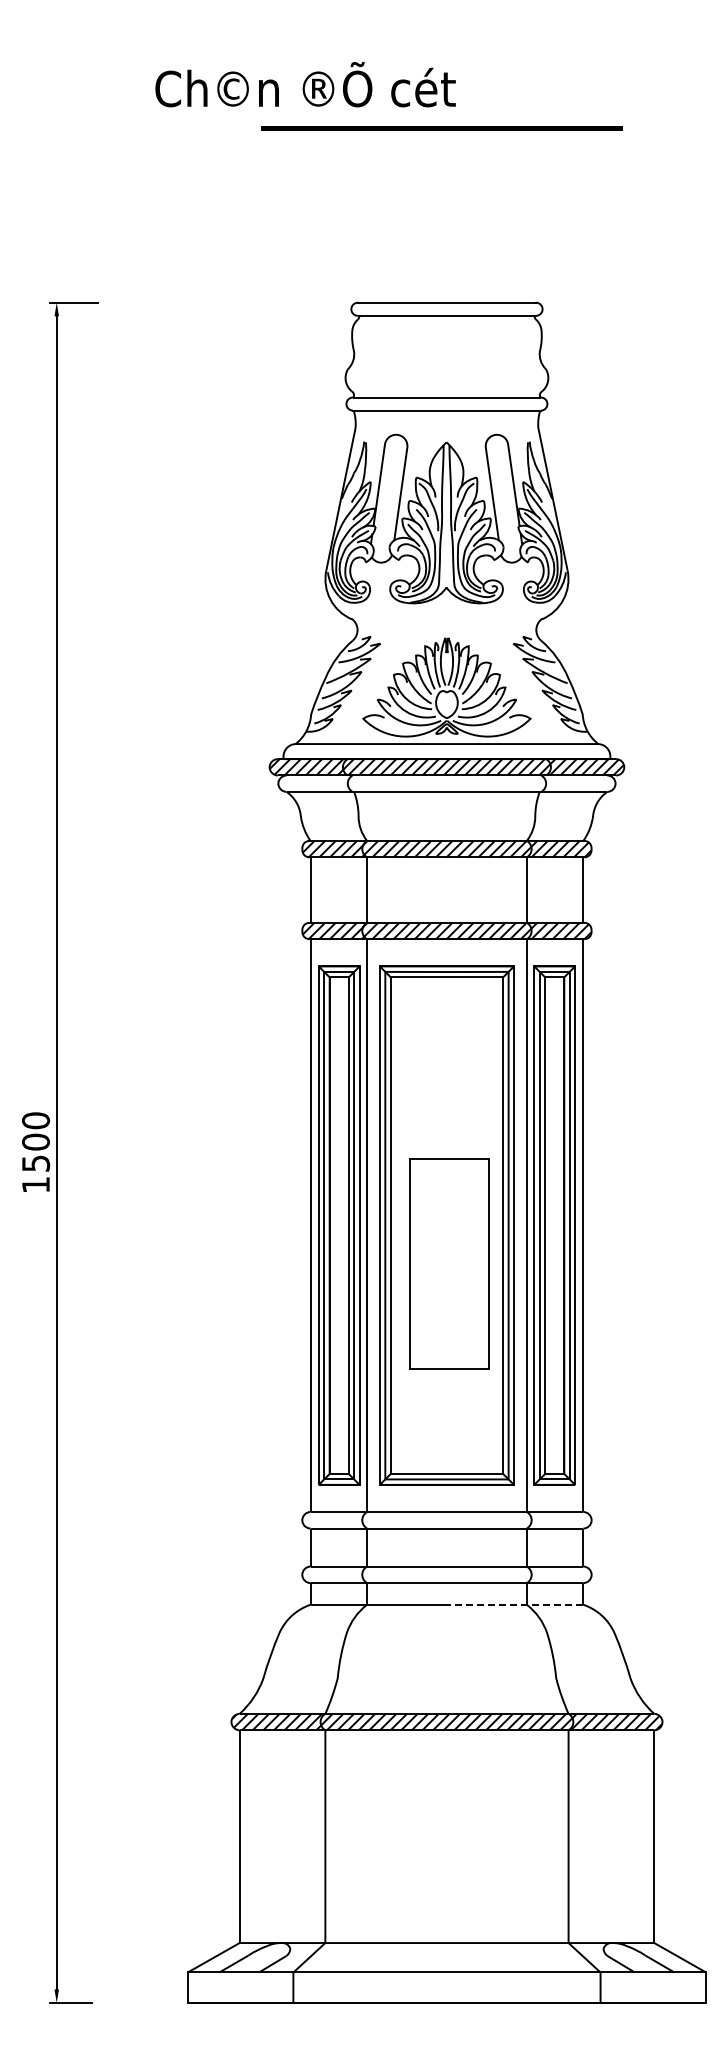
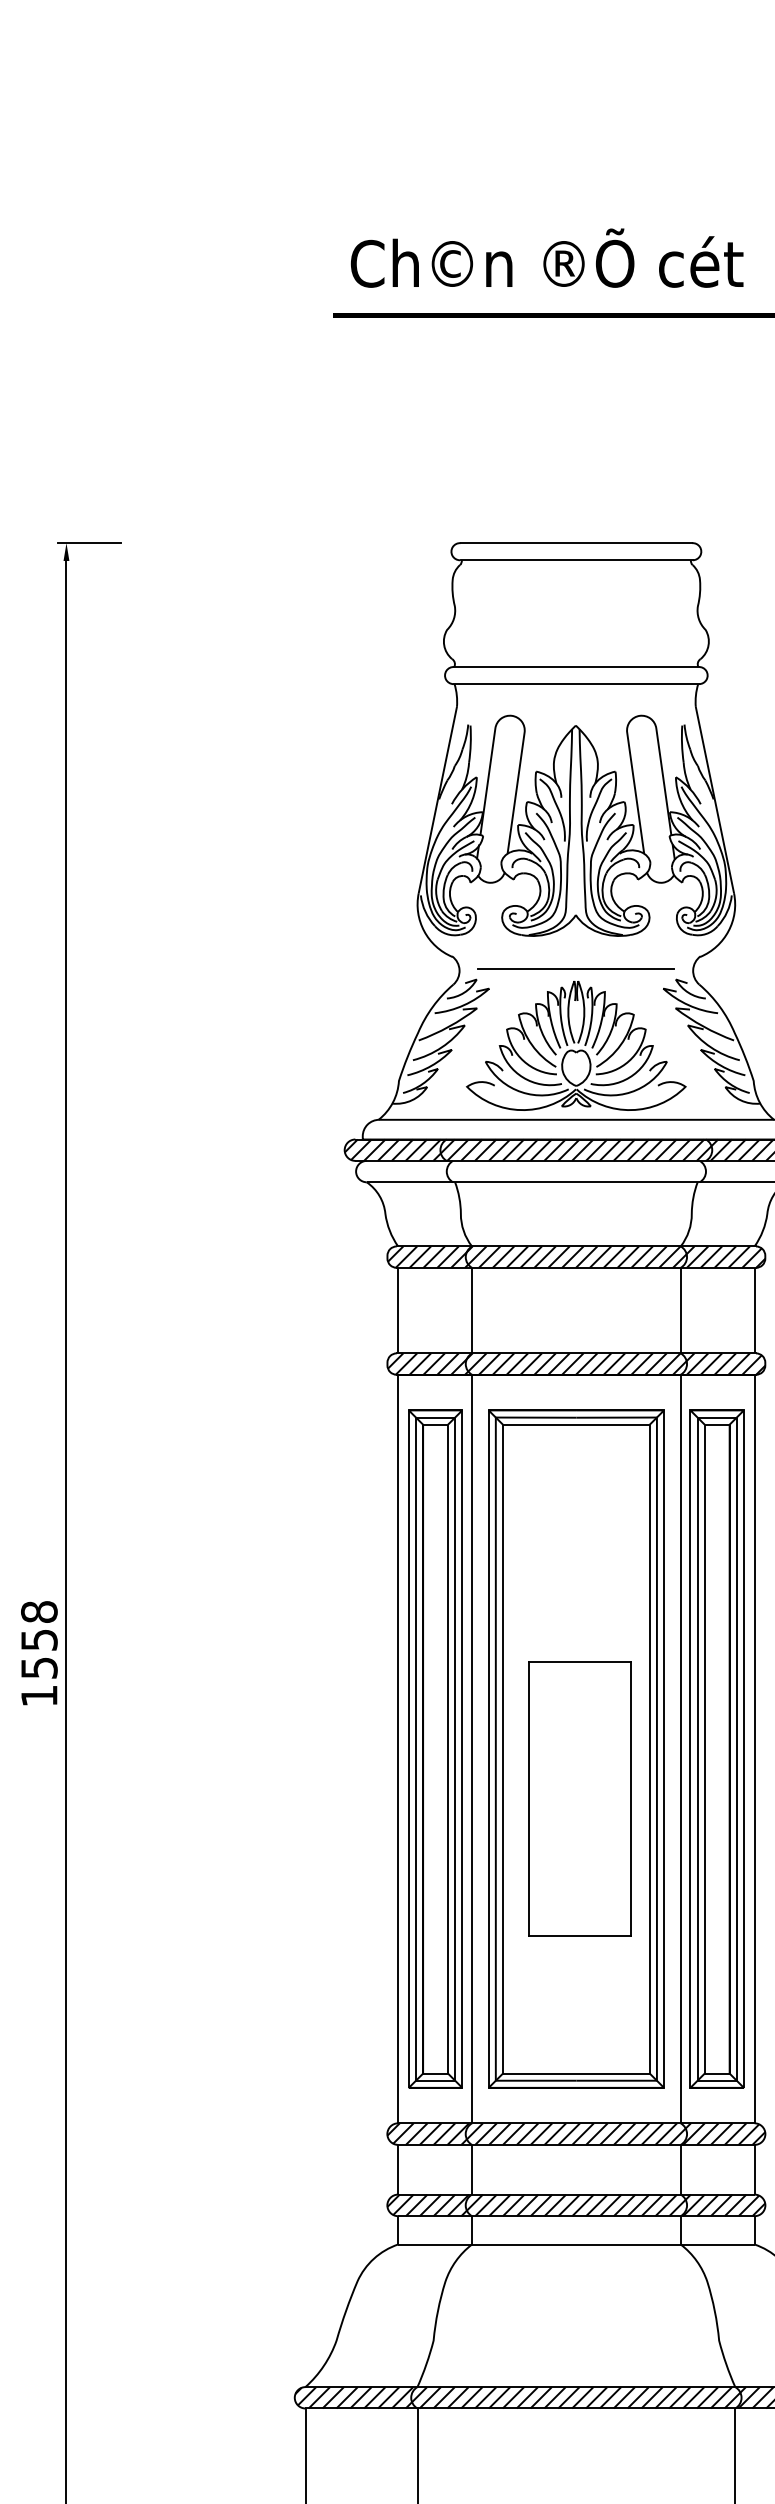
text: (305, 84) -> (547, 257), moved
line: (446, 628) -> (575, 968), added
text: (36, 1131) -> (40, 1626), 1500 -> 1558
hatch: (446, 1520) -> (575, 2134), added
hatch: (446, 1574) -> (575, 2204), added
line: (514, 1604) -> (664, 2244), dashed -> solid

